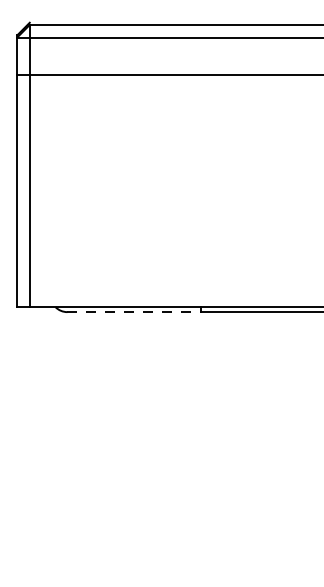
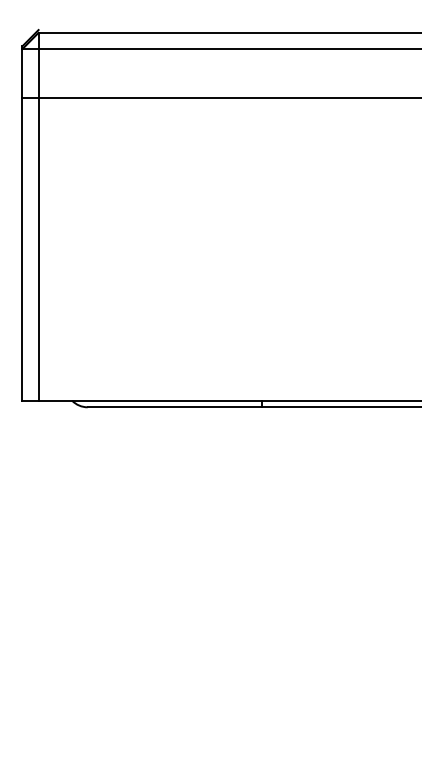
line: (134, 312) -> (175, 407), dashed -> solid

